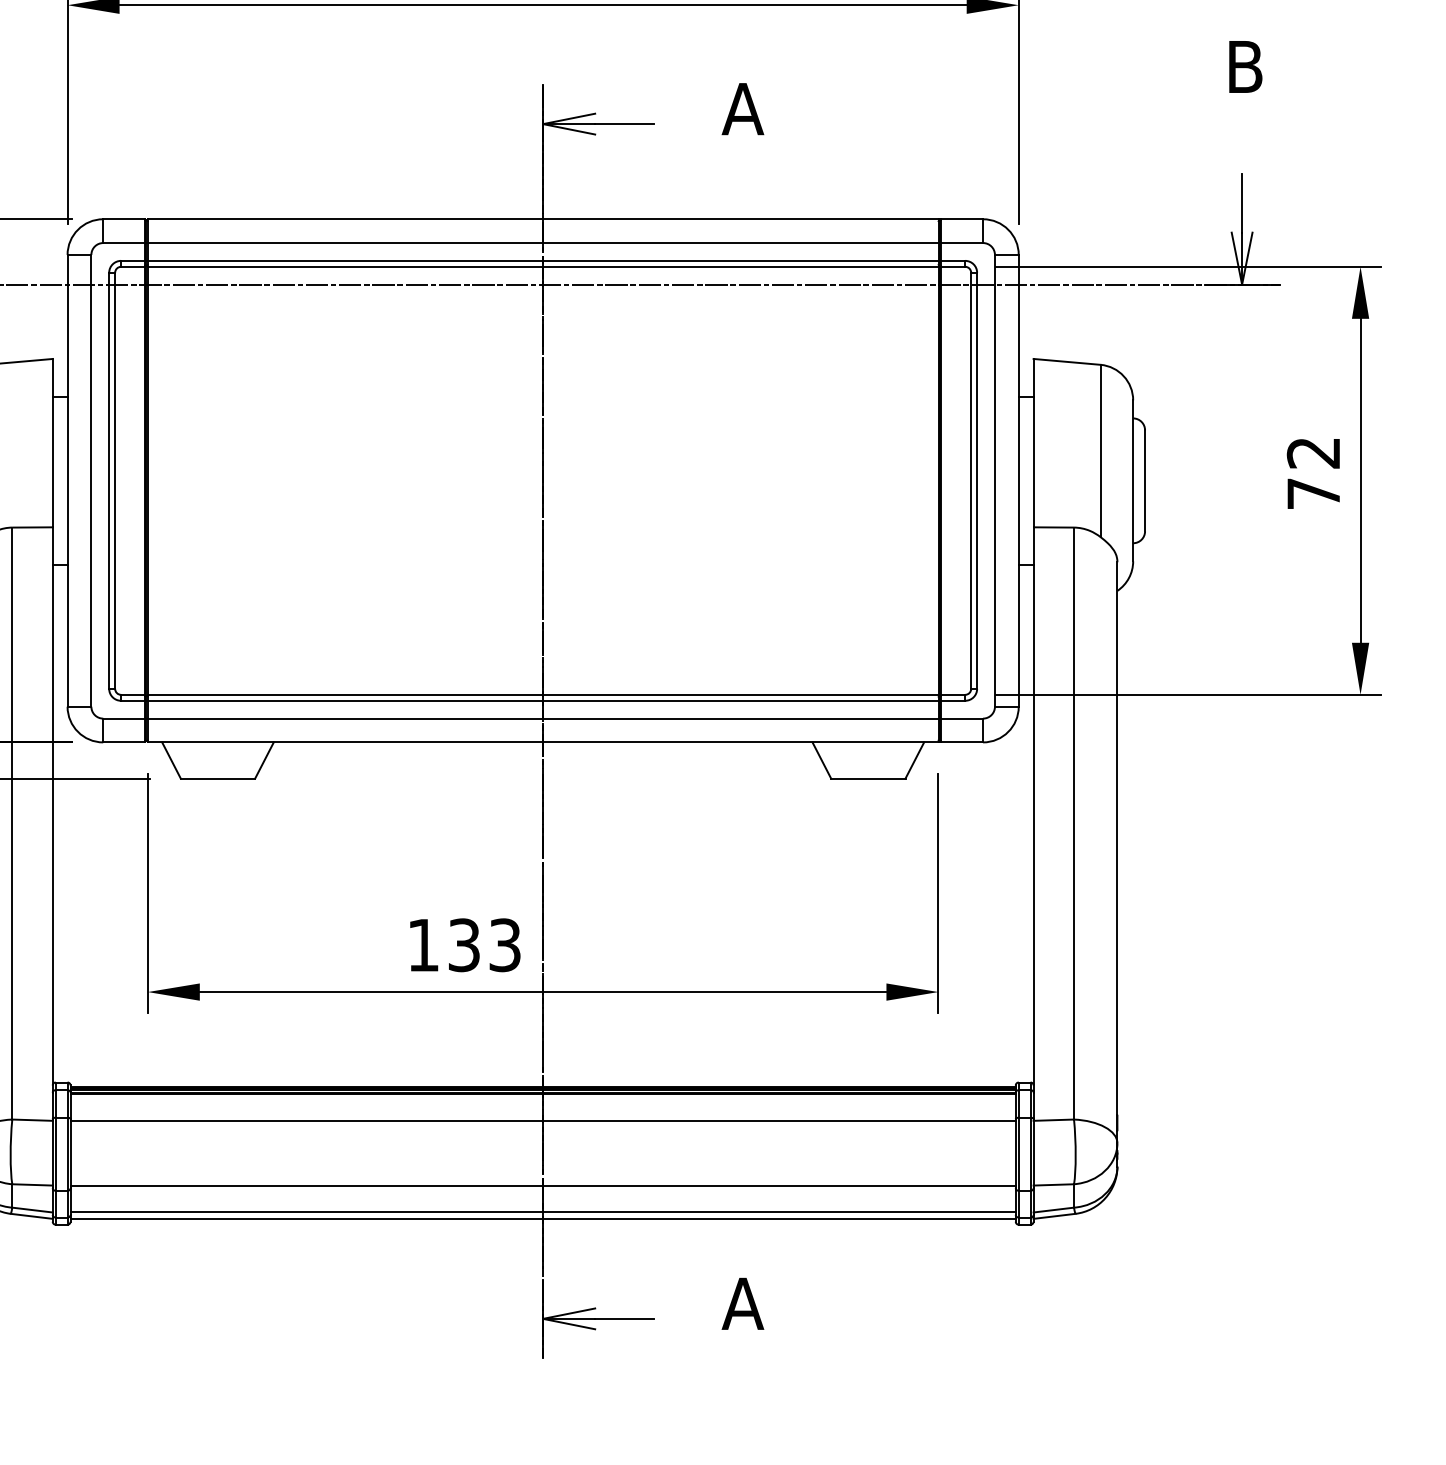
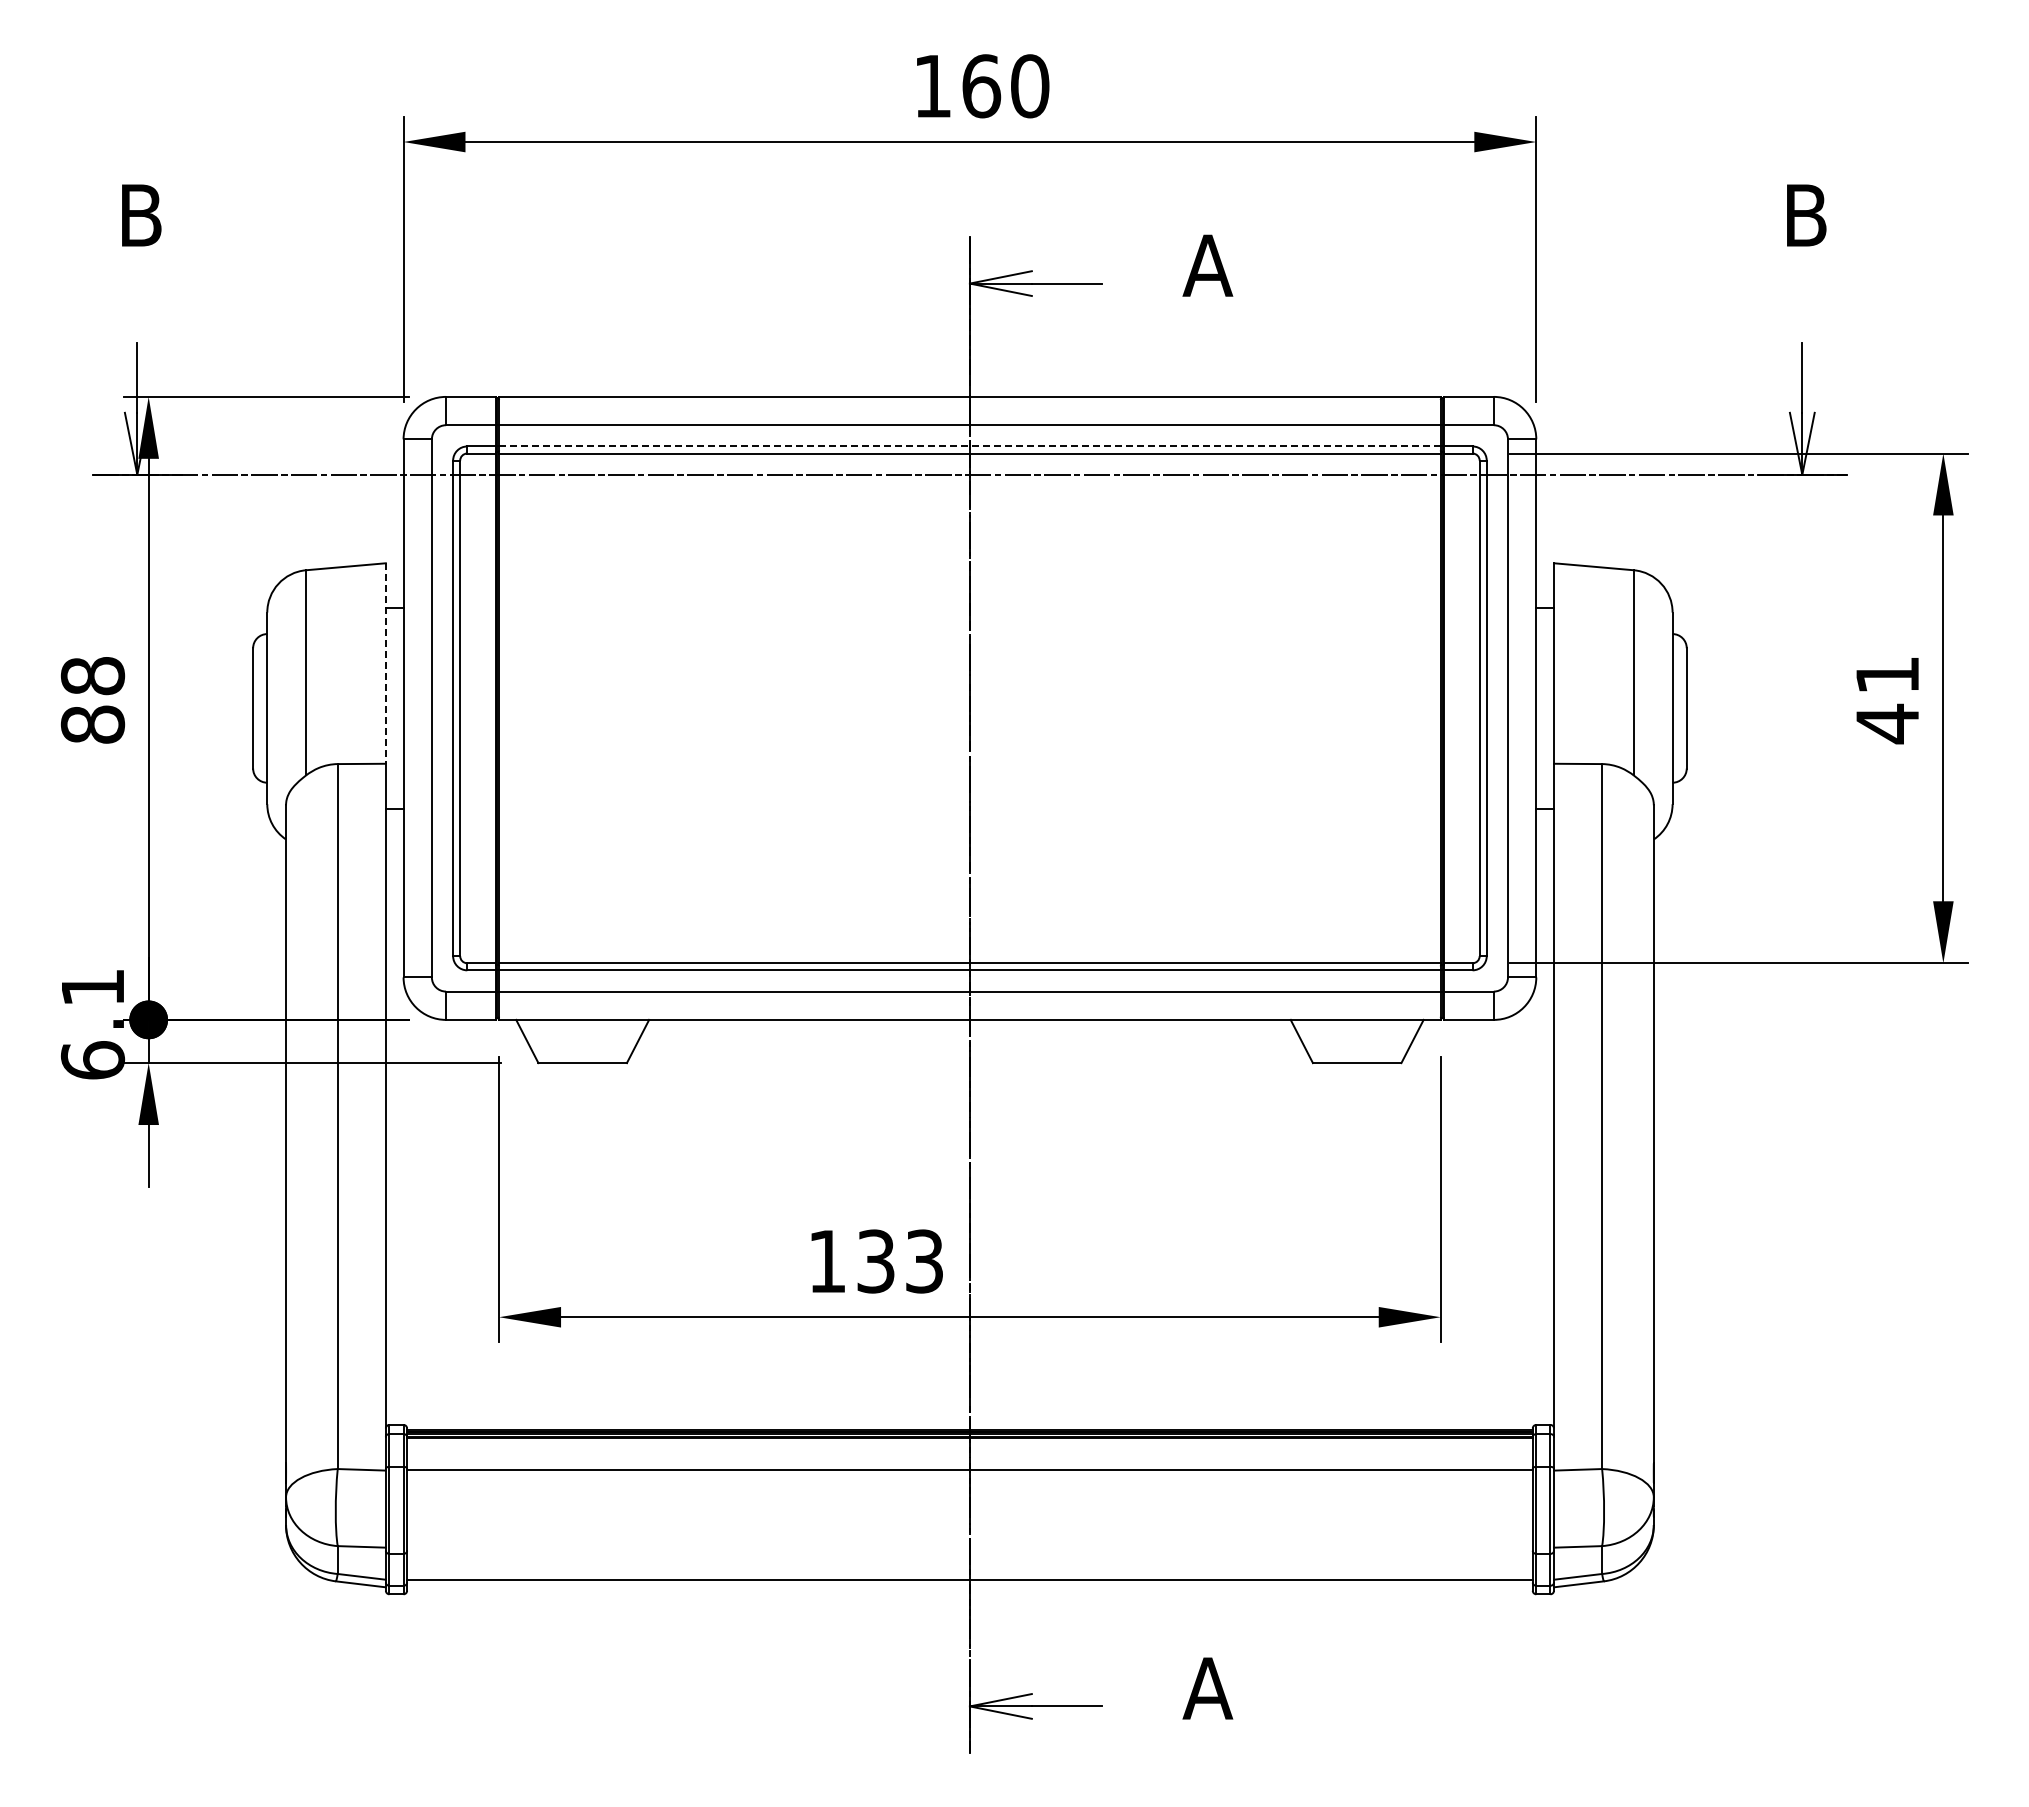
line: (542, 260) -> (969, 446), solid -> dashed
line: (52, 443) -> (385, 664), solid -> dashed
text: (1312, 475) -> (1886, 701), 72 -> 41
line: (542, 1185) -> (969, 1547), removed
line: (542, 1219) -> (969, 1587), removed

